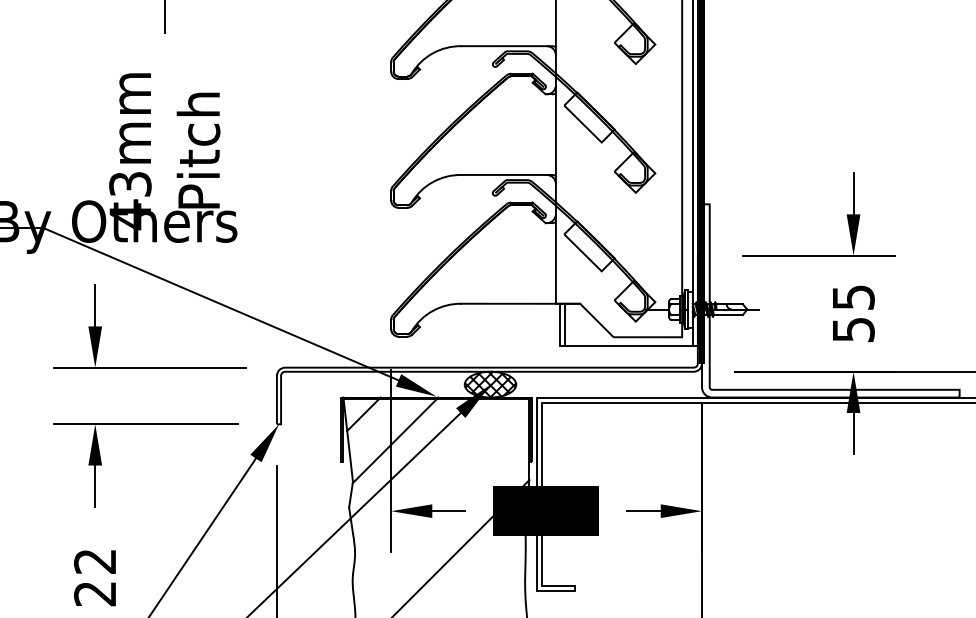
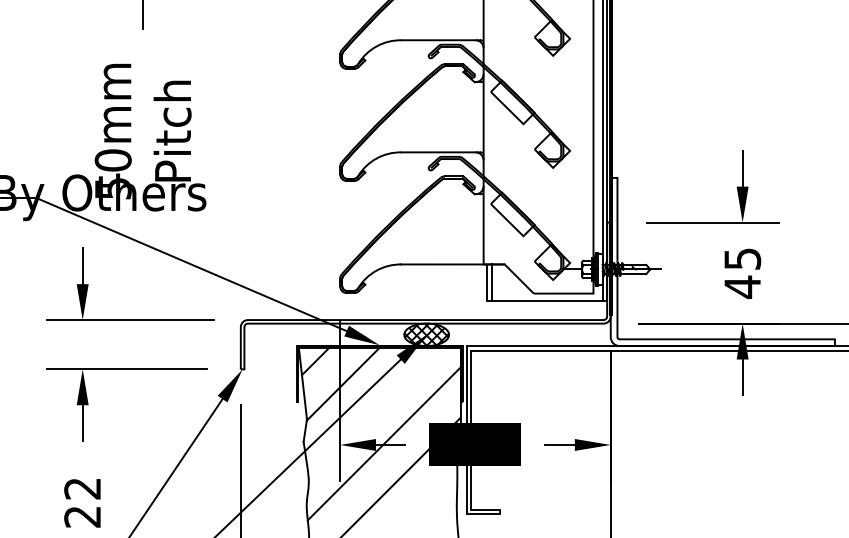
text: (130, 200) -> (113, 174), 43mm -> 50mm
text: (853, 329) -> (742, 286), 55 -> 45
line: (441, 509) -> (384, 443), added

